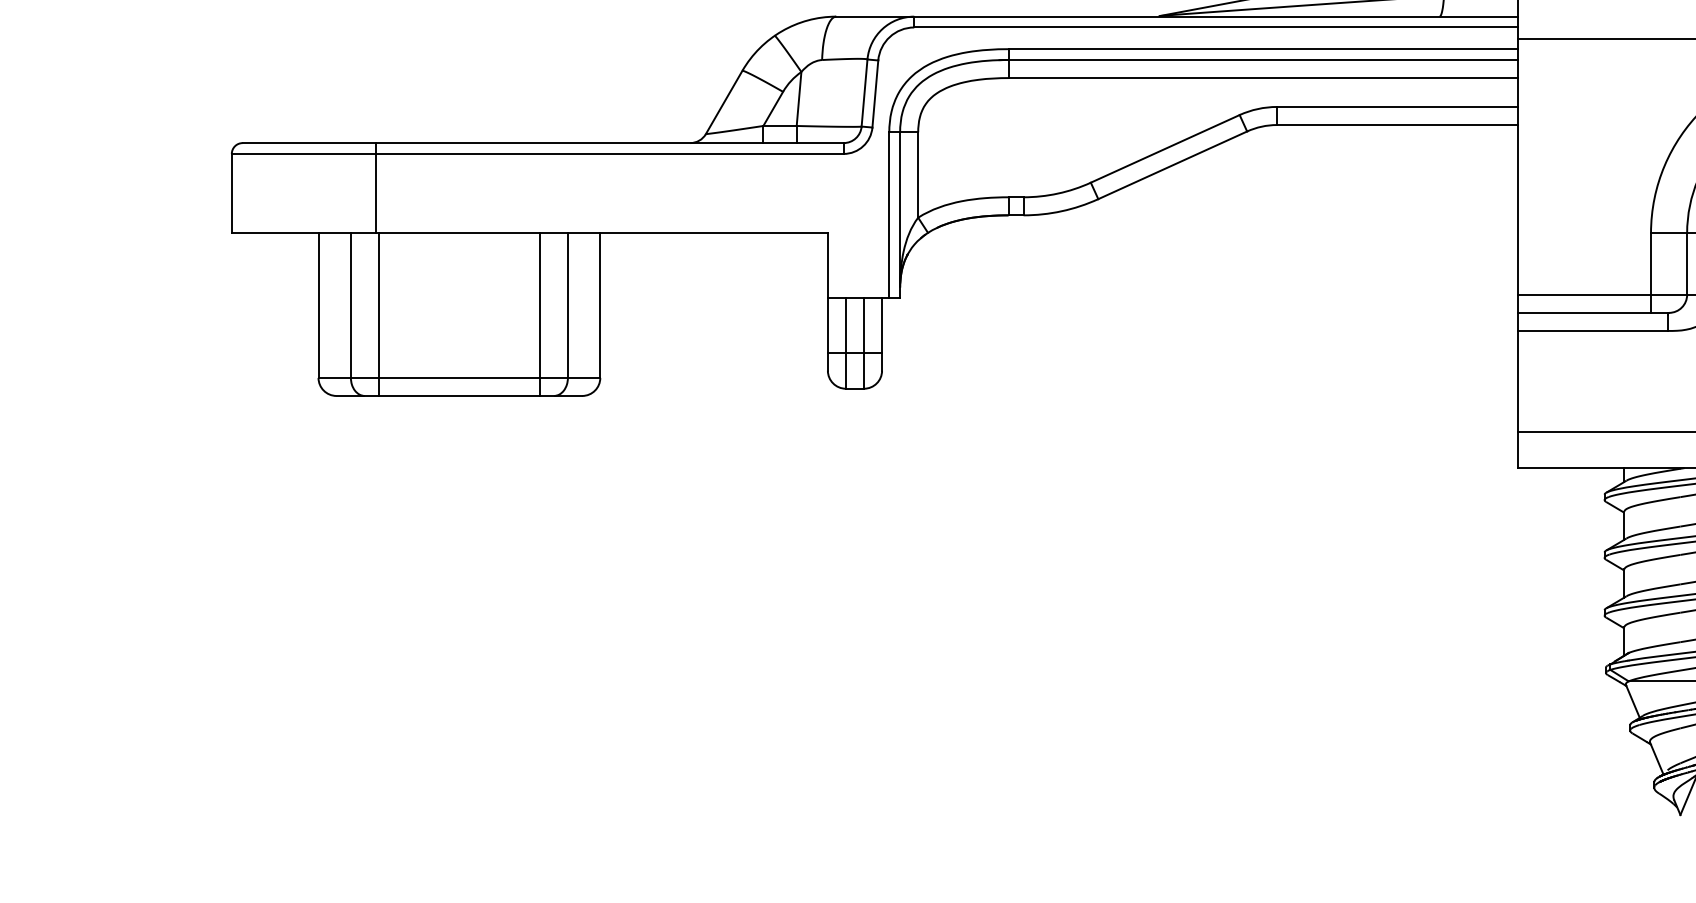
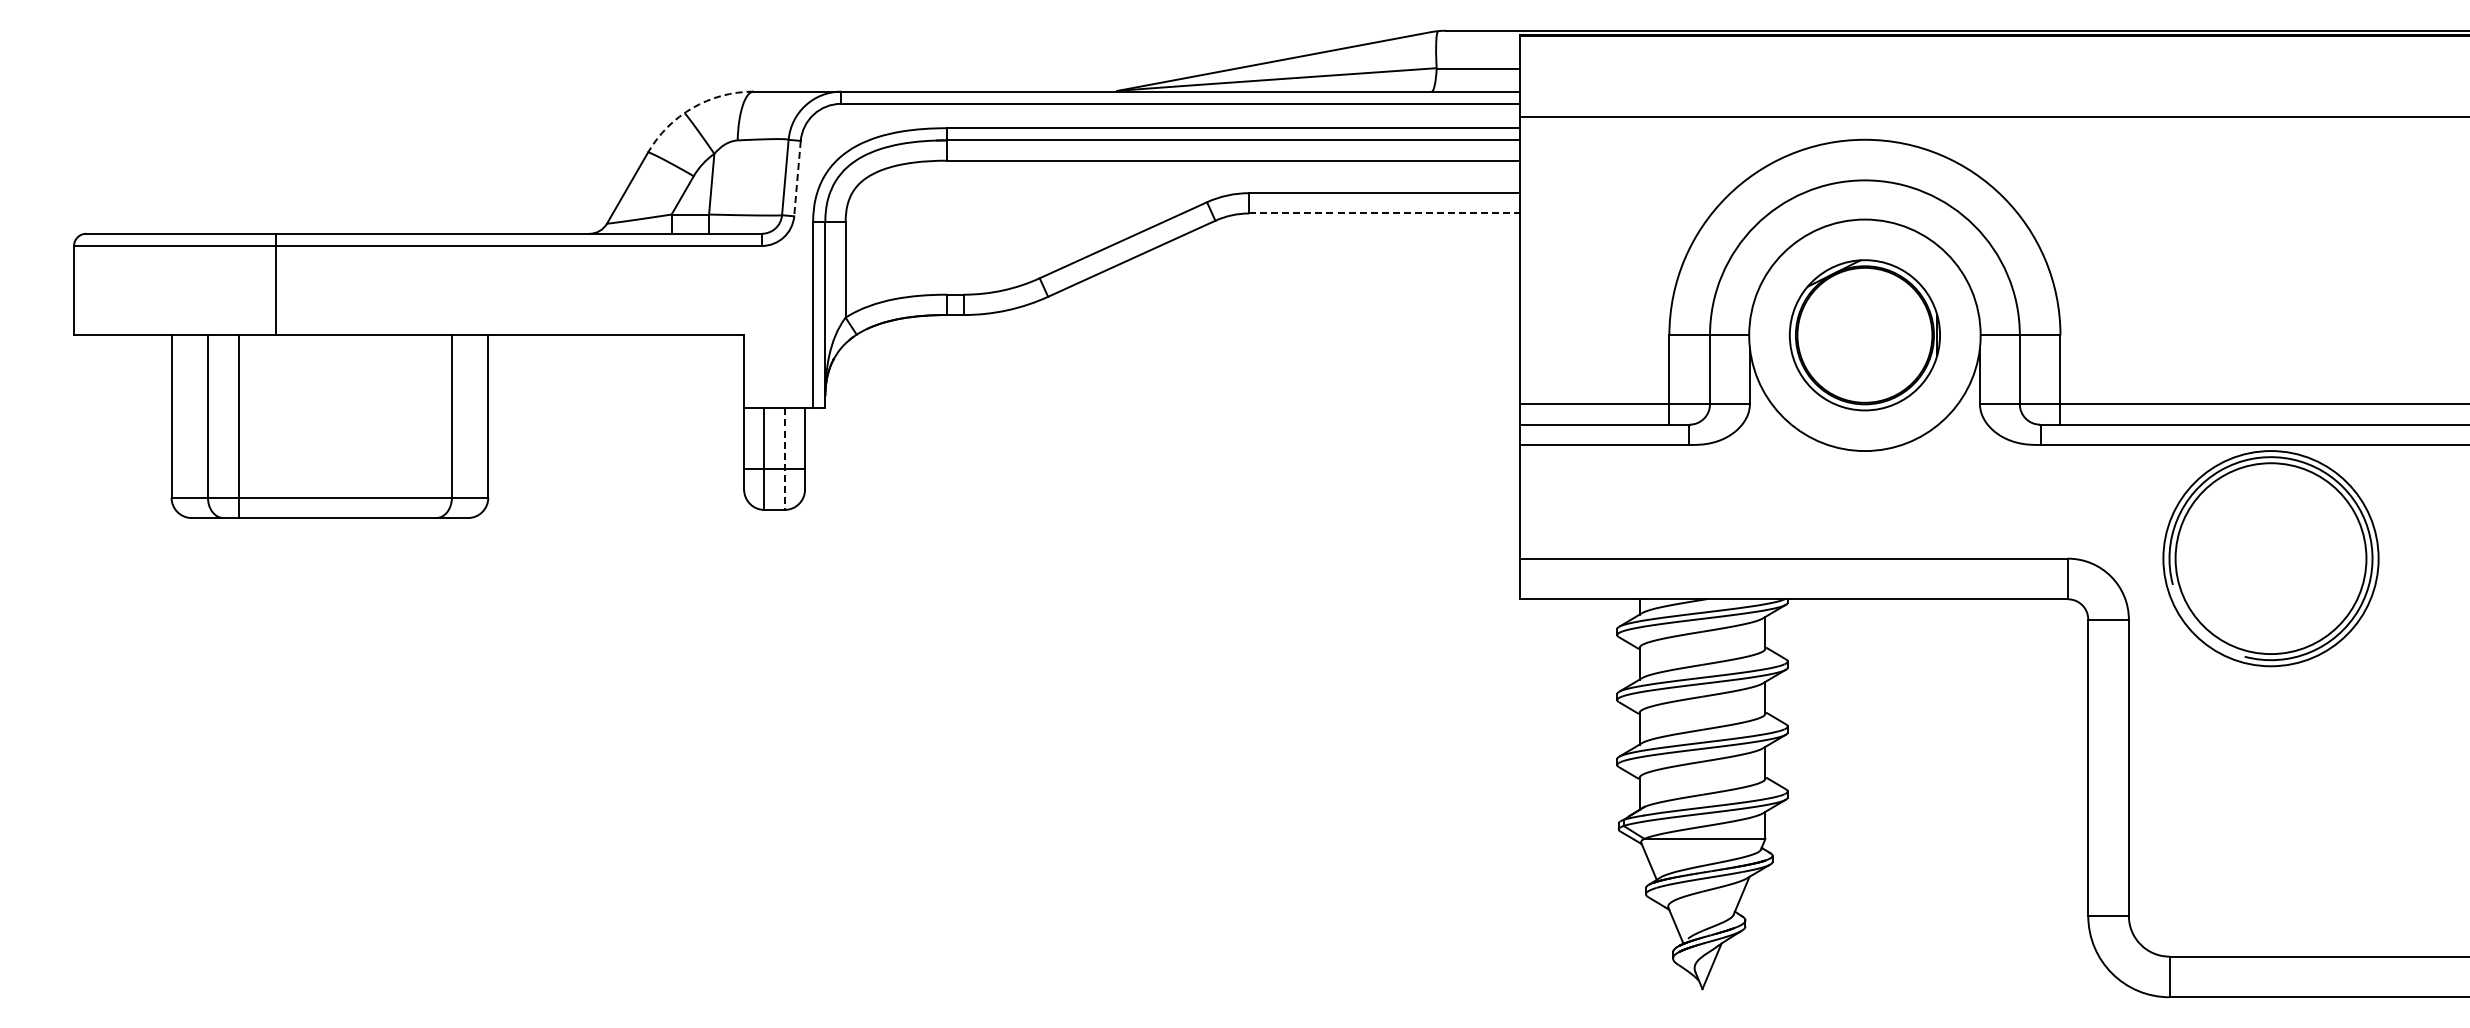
arc: (781, 30) -> (692, 107), solid -> dashed
line: (875, 93) -> (797, 178), solid -> dashed
line: (1397, 125) -> (1384, 213), solid -> dashed
line: (376, 188) -> (275, 284), moved
line: (539, 314) -> (420, 426), removed
line: (863, 343) -> (784, 459), solid -> dashed

